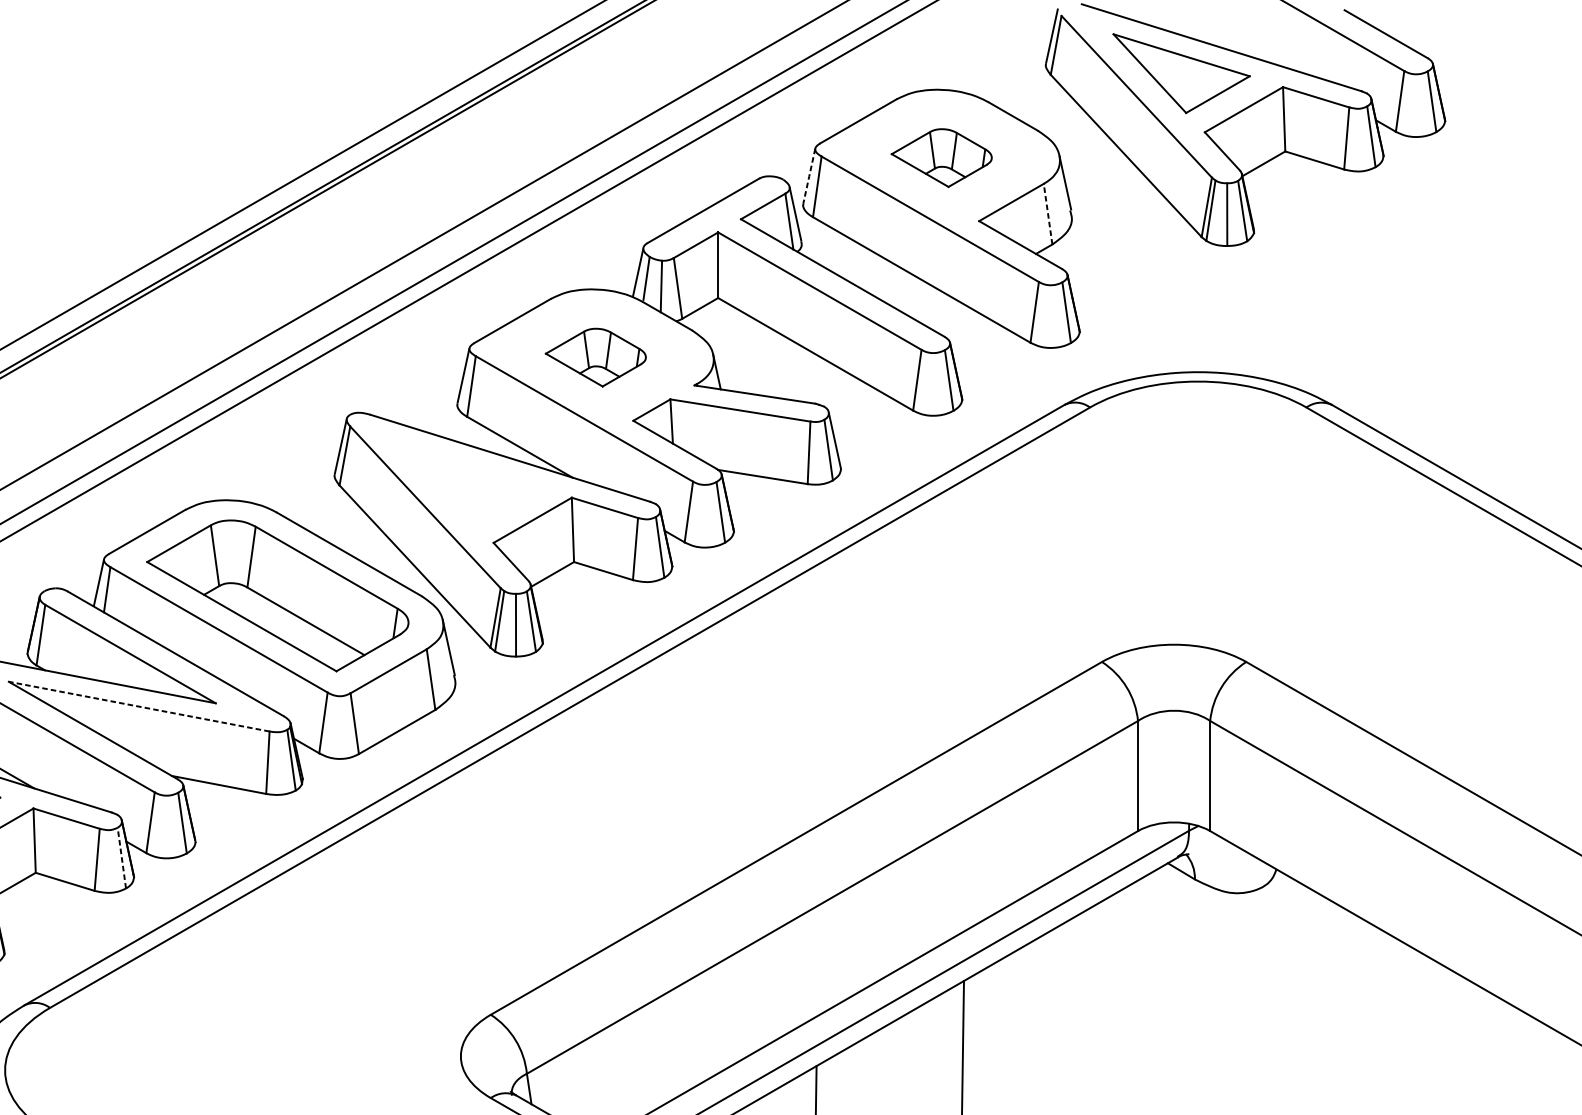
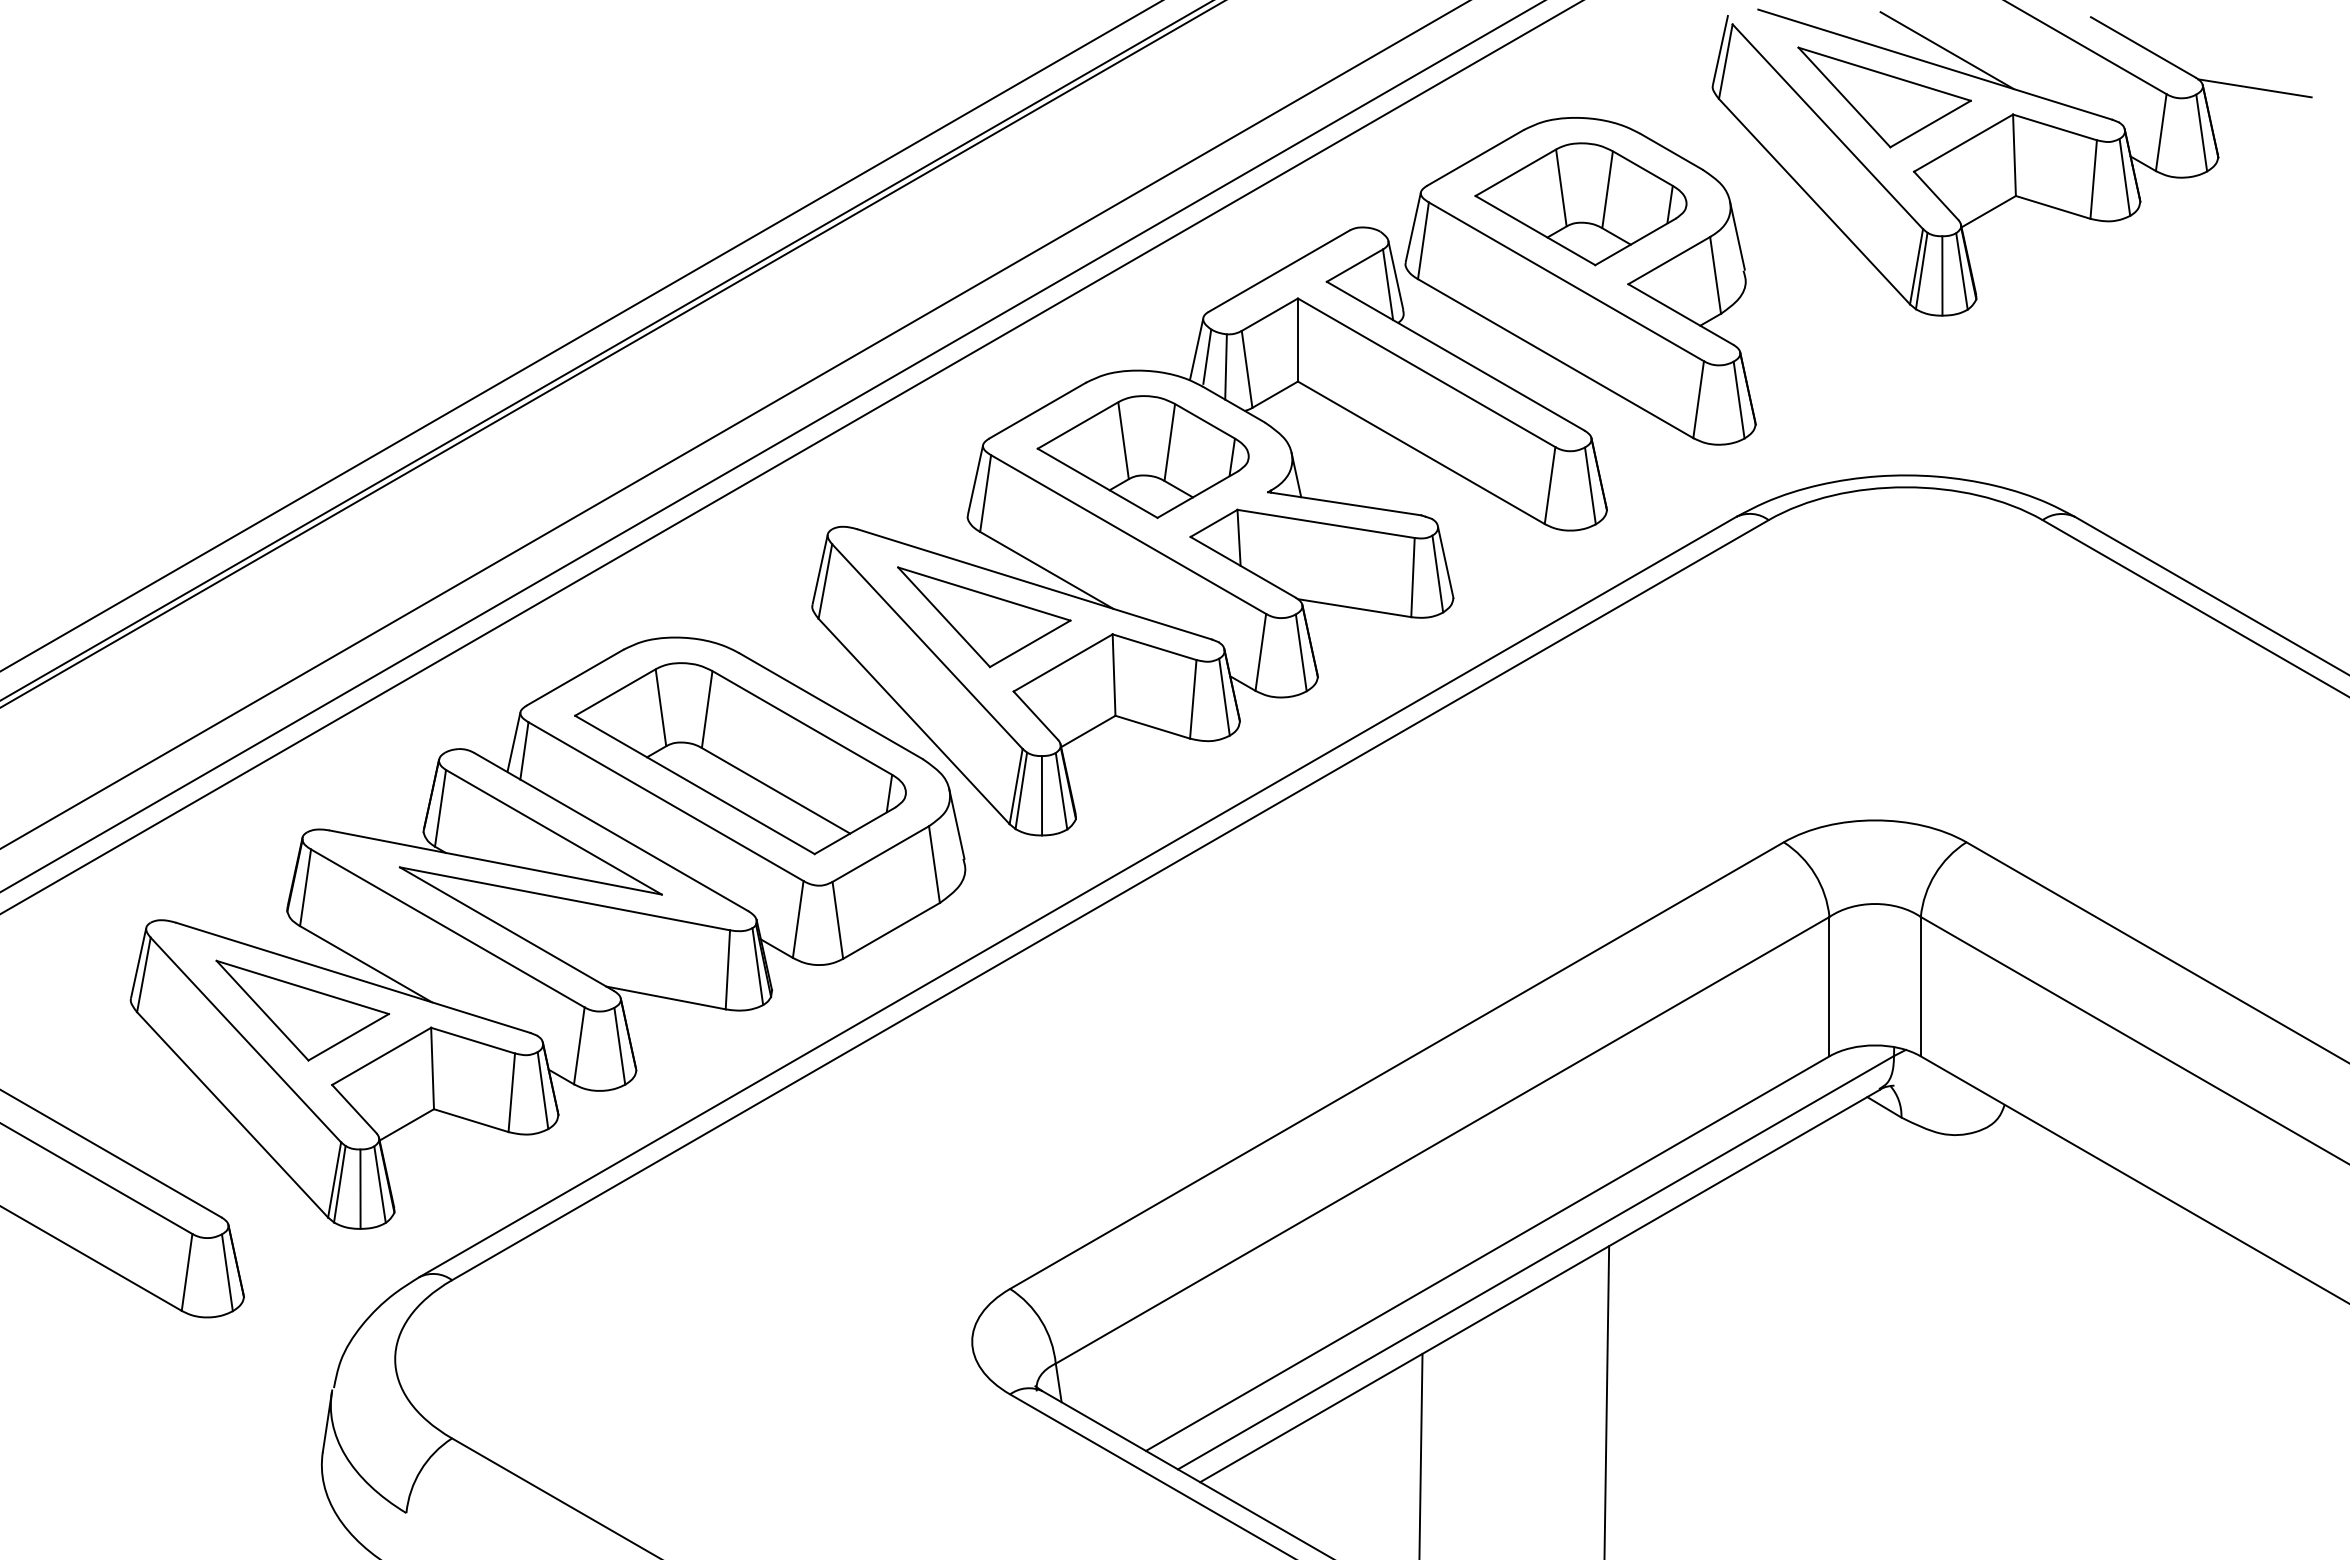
line: (1230, 36) -> (1946, 50), added
line: (1473, 66) -> (2254, 88), added
part: (941, 158) -> (1580, 204), size x1.67
line: (809, 176) -> (1413, 227), dashed -> solid
line: (1048, 214) -> (1715, 275), dashed -> solid
part: (595, 357) -> (1142, 456), size x1.67
part: (470, 484) -> (984, 617), added
line: (138, 706) -> (564, 898), dashed -> solid
line: (122, 858) -> (543, 1090), dashed -> solid

